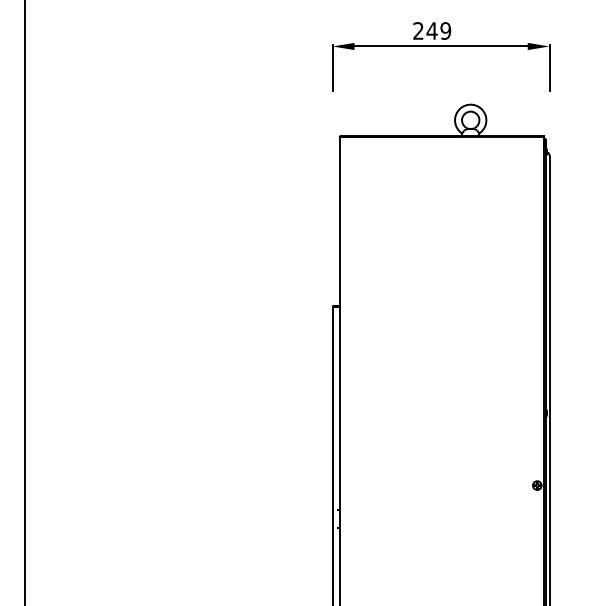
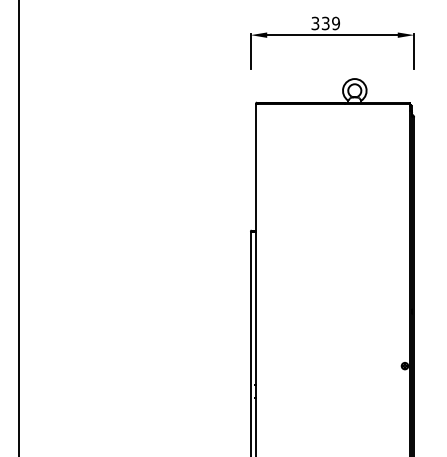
text: (425, 31) -> (320, 23), 249 -> 339

